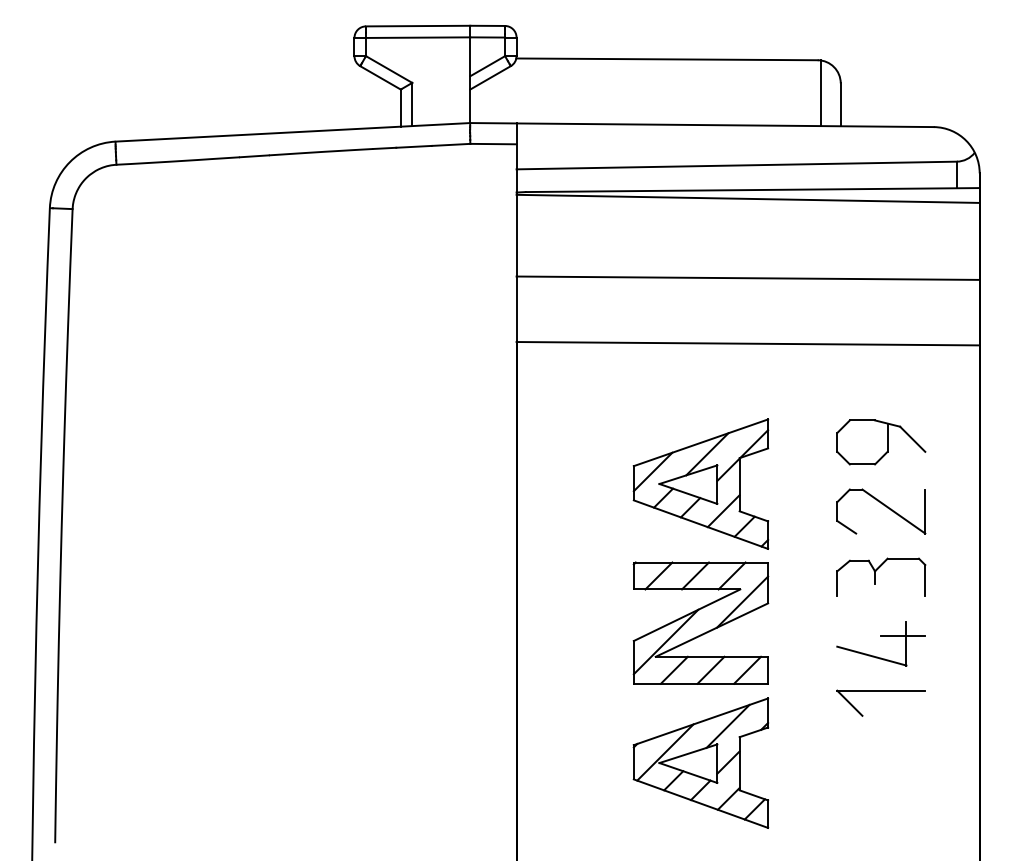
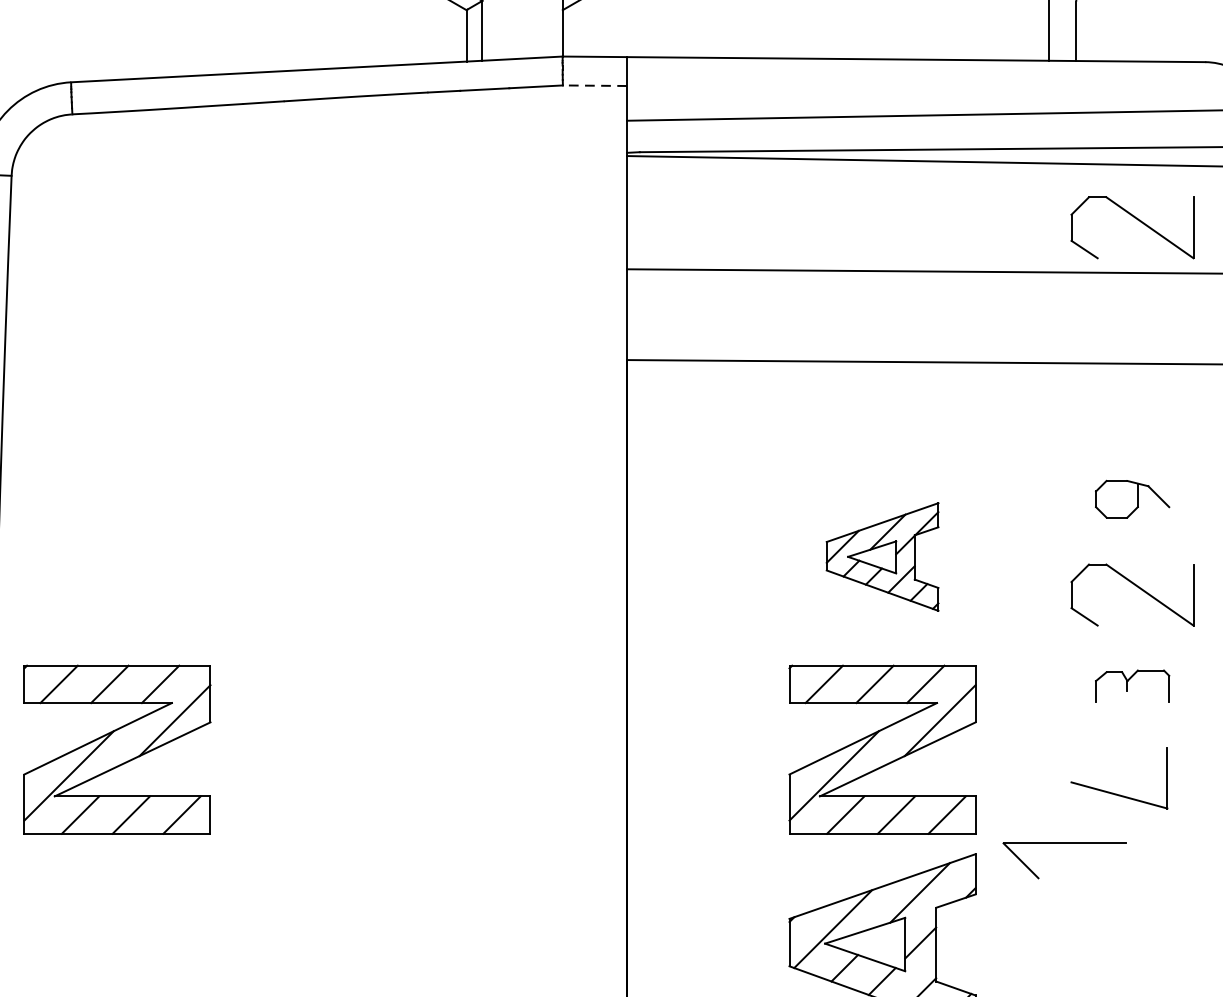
line: (492, 144) -> (593, 86), solid -> dashed
part: (881, 246) -> (1132, 227), added
part: (881, 442) -> (1132, 499), size x0.6
part: (700, 483) -> (881, 556), size x0.6
part: (881, 576) -> (1132, 685), size x0.6
part: (148, 622) -> (116, 748), added
line: (903, 636) -> (1163, 768), removed
part: (880, 691) -> (1063, 844), moved

